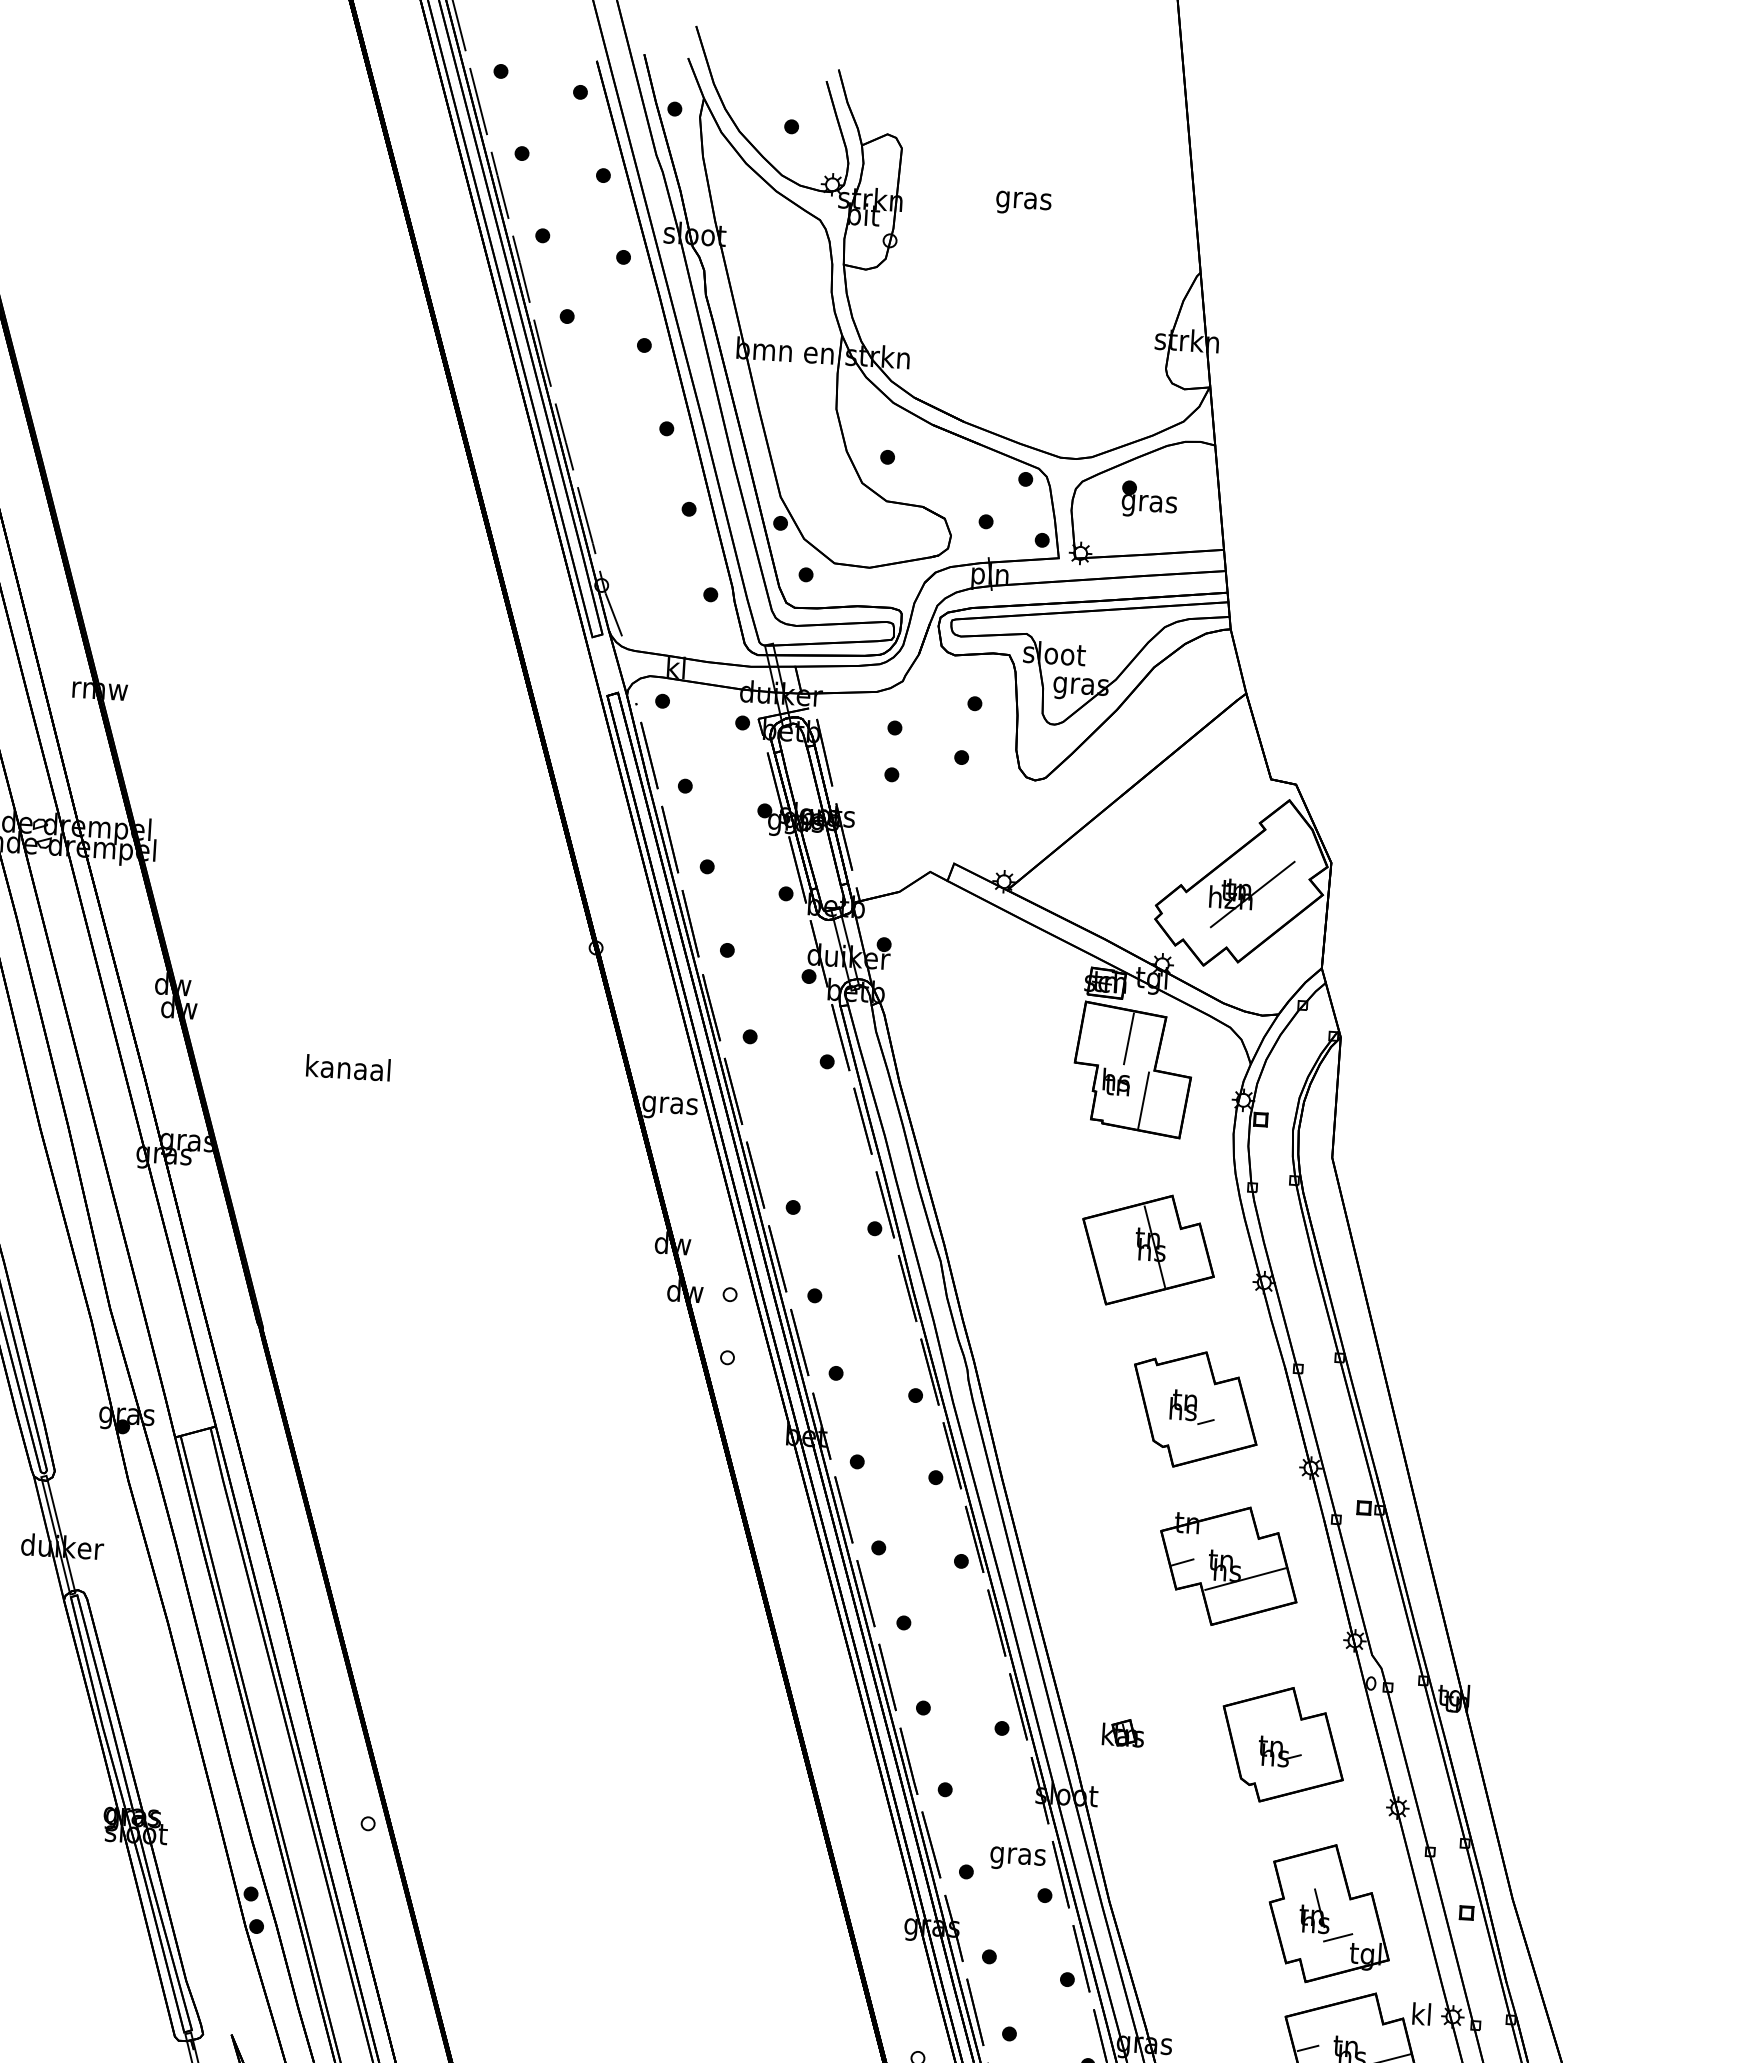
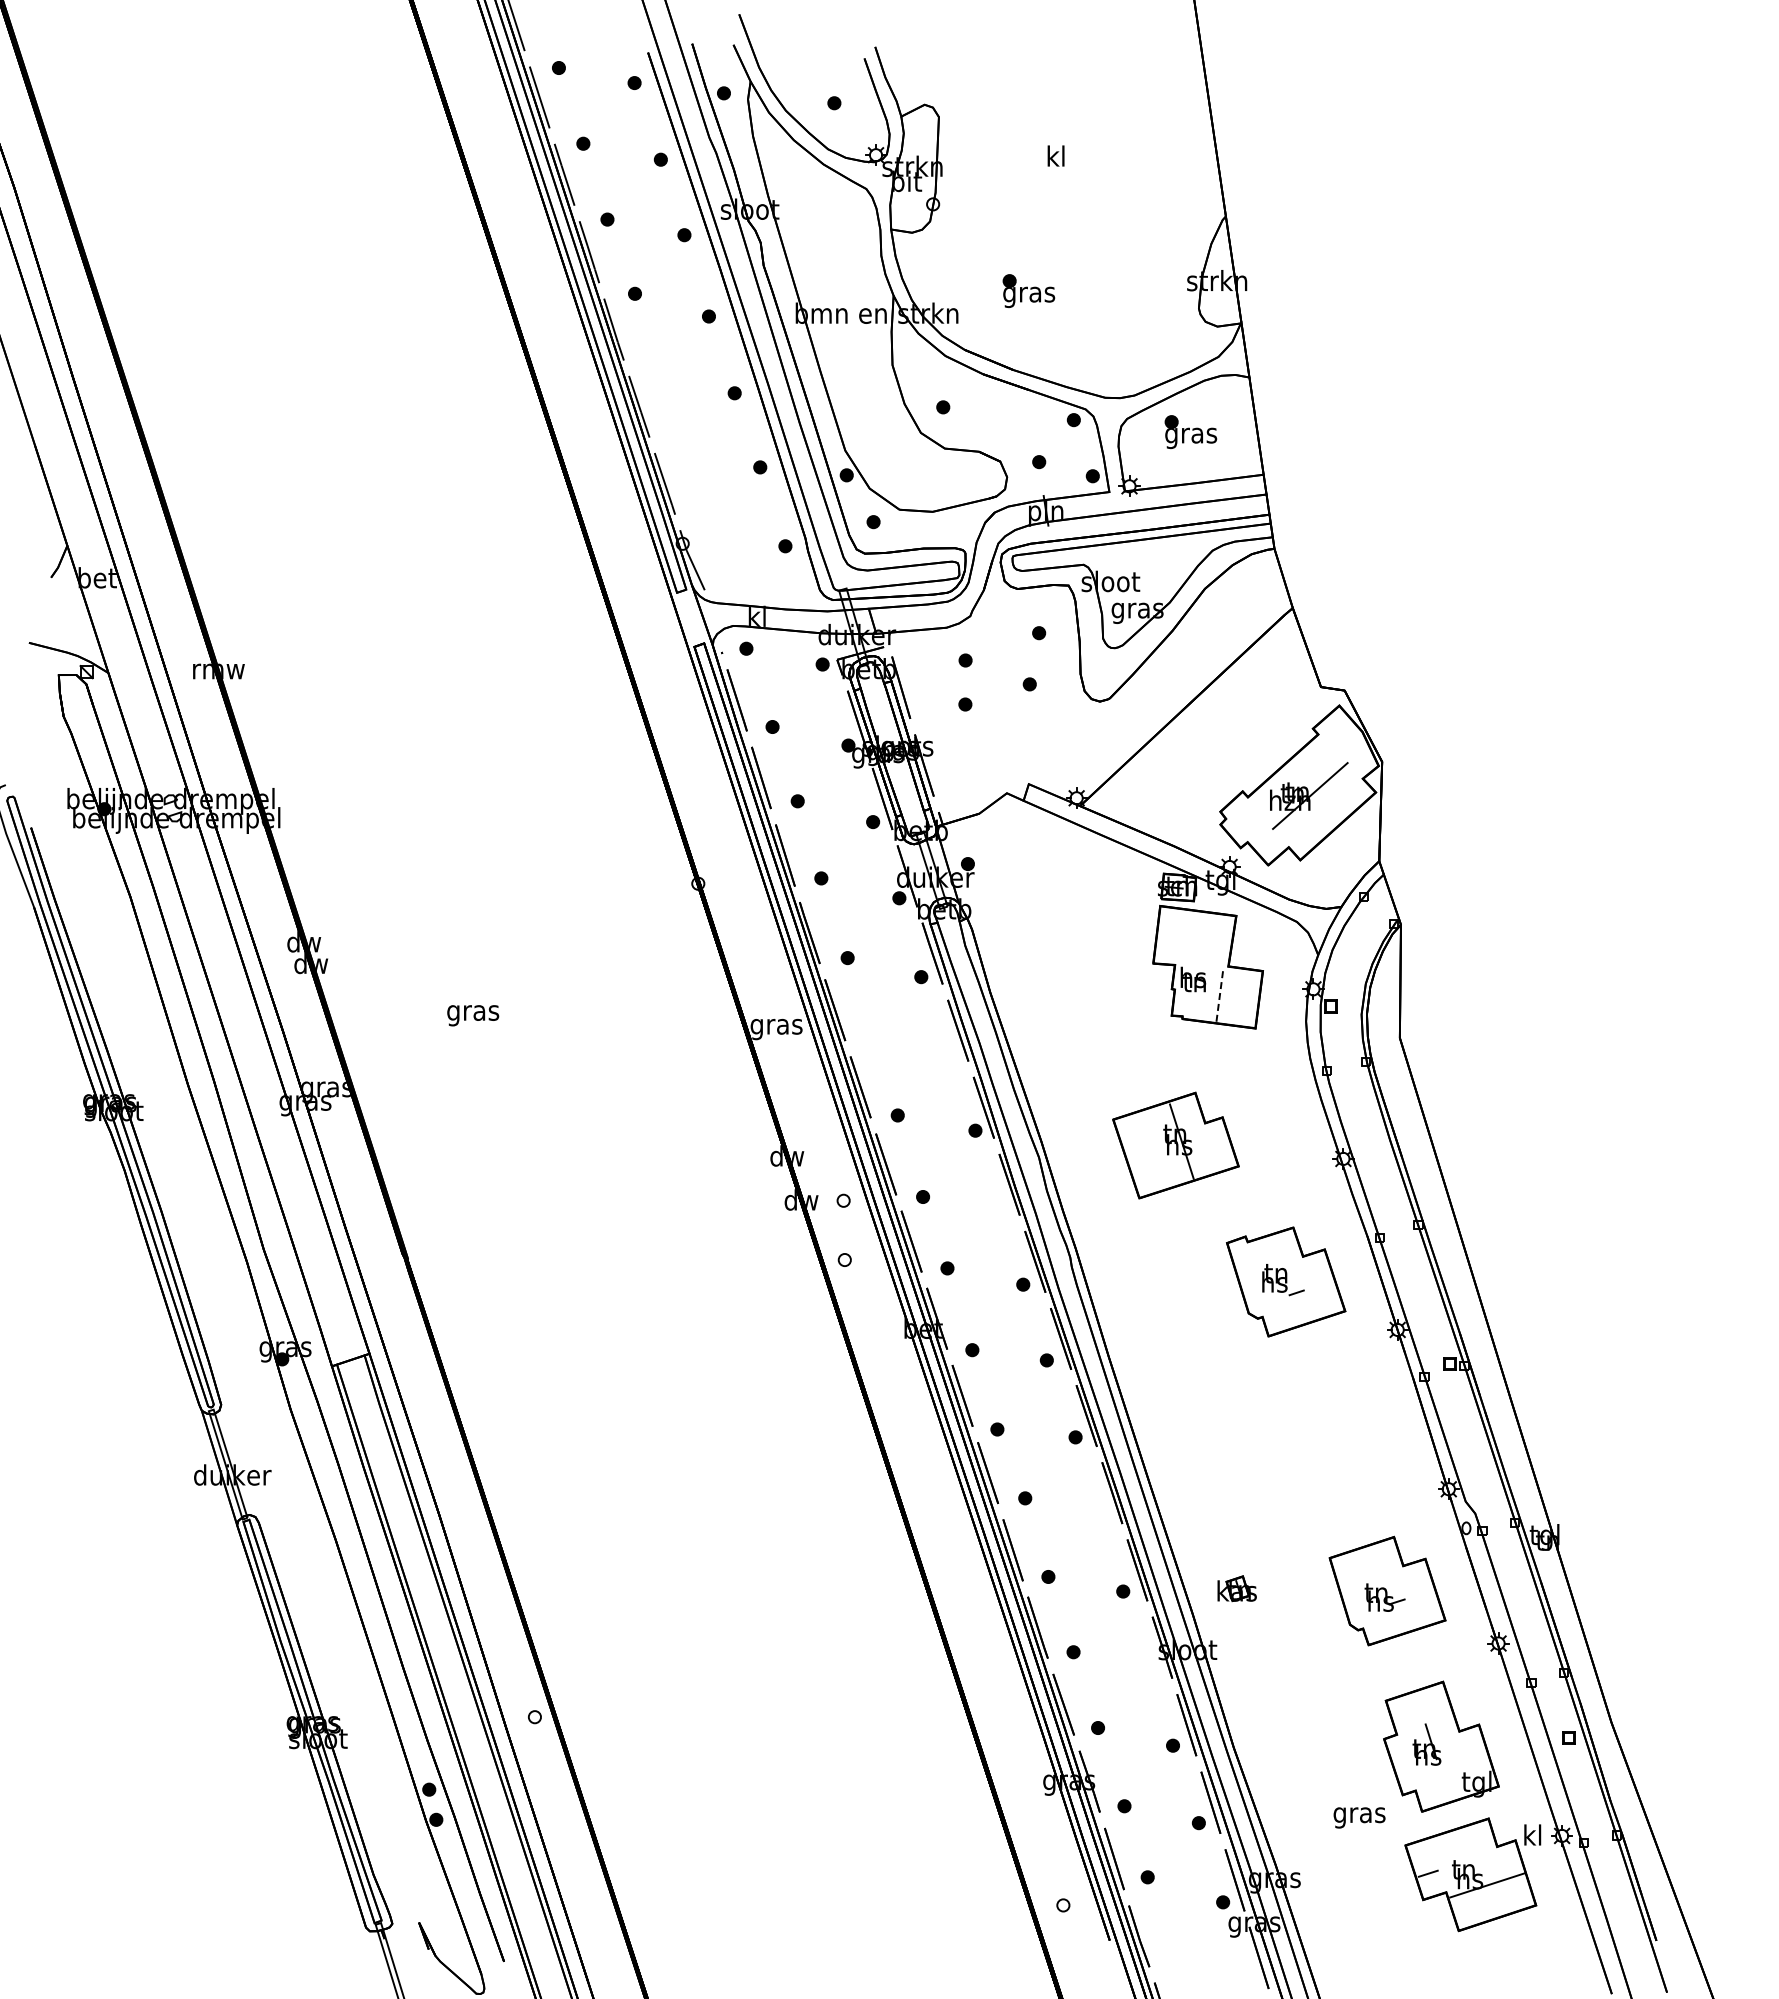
text: (1024, 200) -> (1056, 158), gras -> kl
part: (985, 338) -> (1028, 290), added
line: (1128, 1039) -> (1202, 938), removed
text: (347, 1070) -> (472, 1012), kanaal -> gras
line: (1143, 1100) -> (1219, 995), solid -> dashed
part: (1147, 1250) -> (1175, 1145), moved
part: (1228, 1566) -> (1326, 1426), removed
text: (1017, 1858) -> (1359, 1817), moved
line: (1338, 1937) -> (1450, 1768), removed

